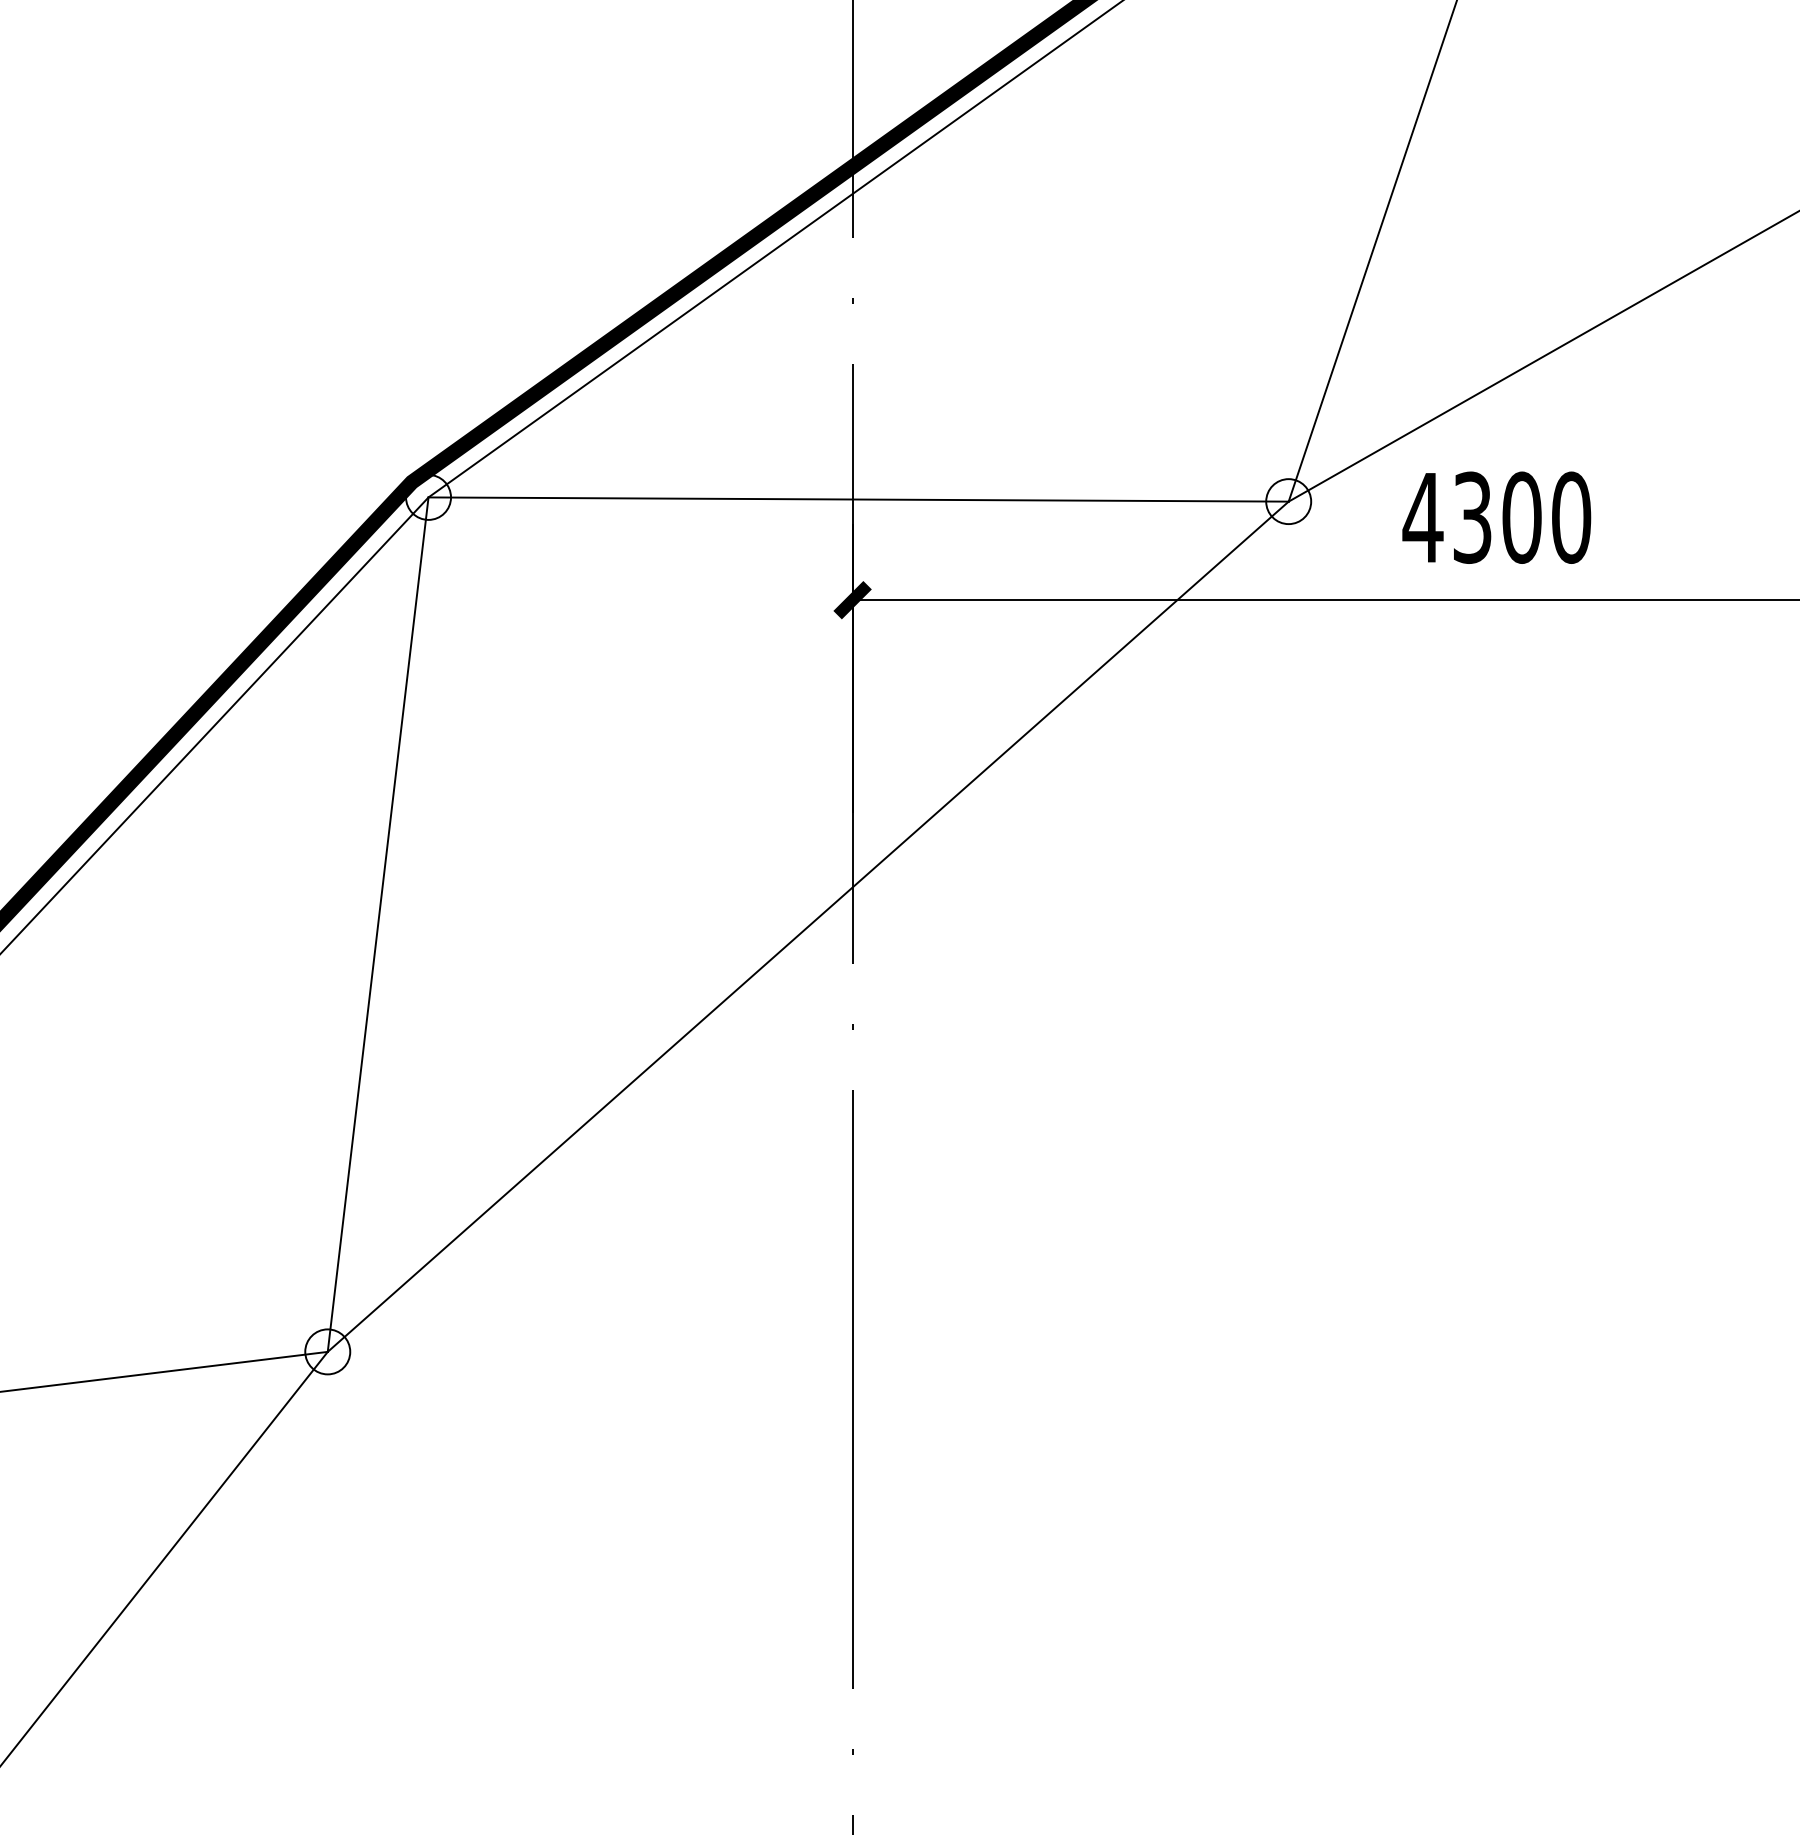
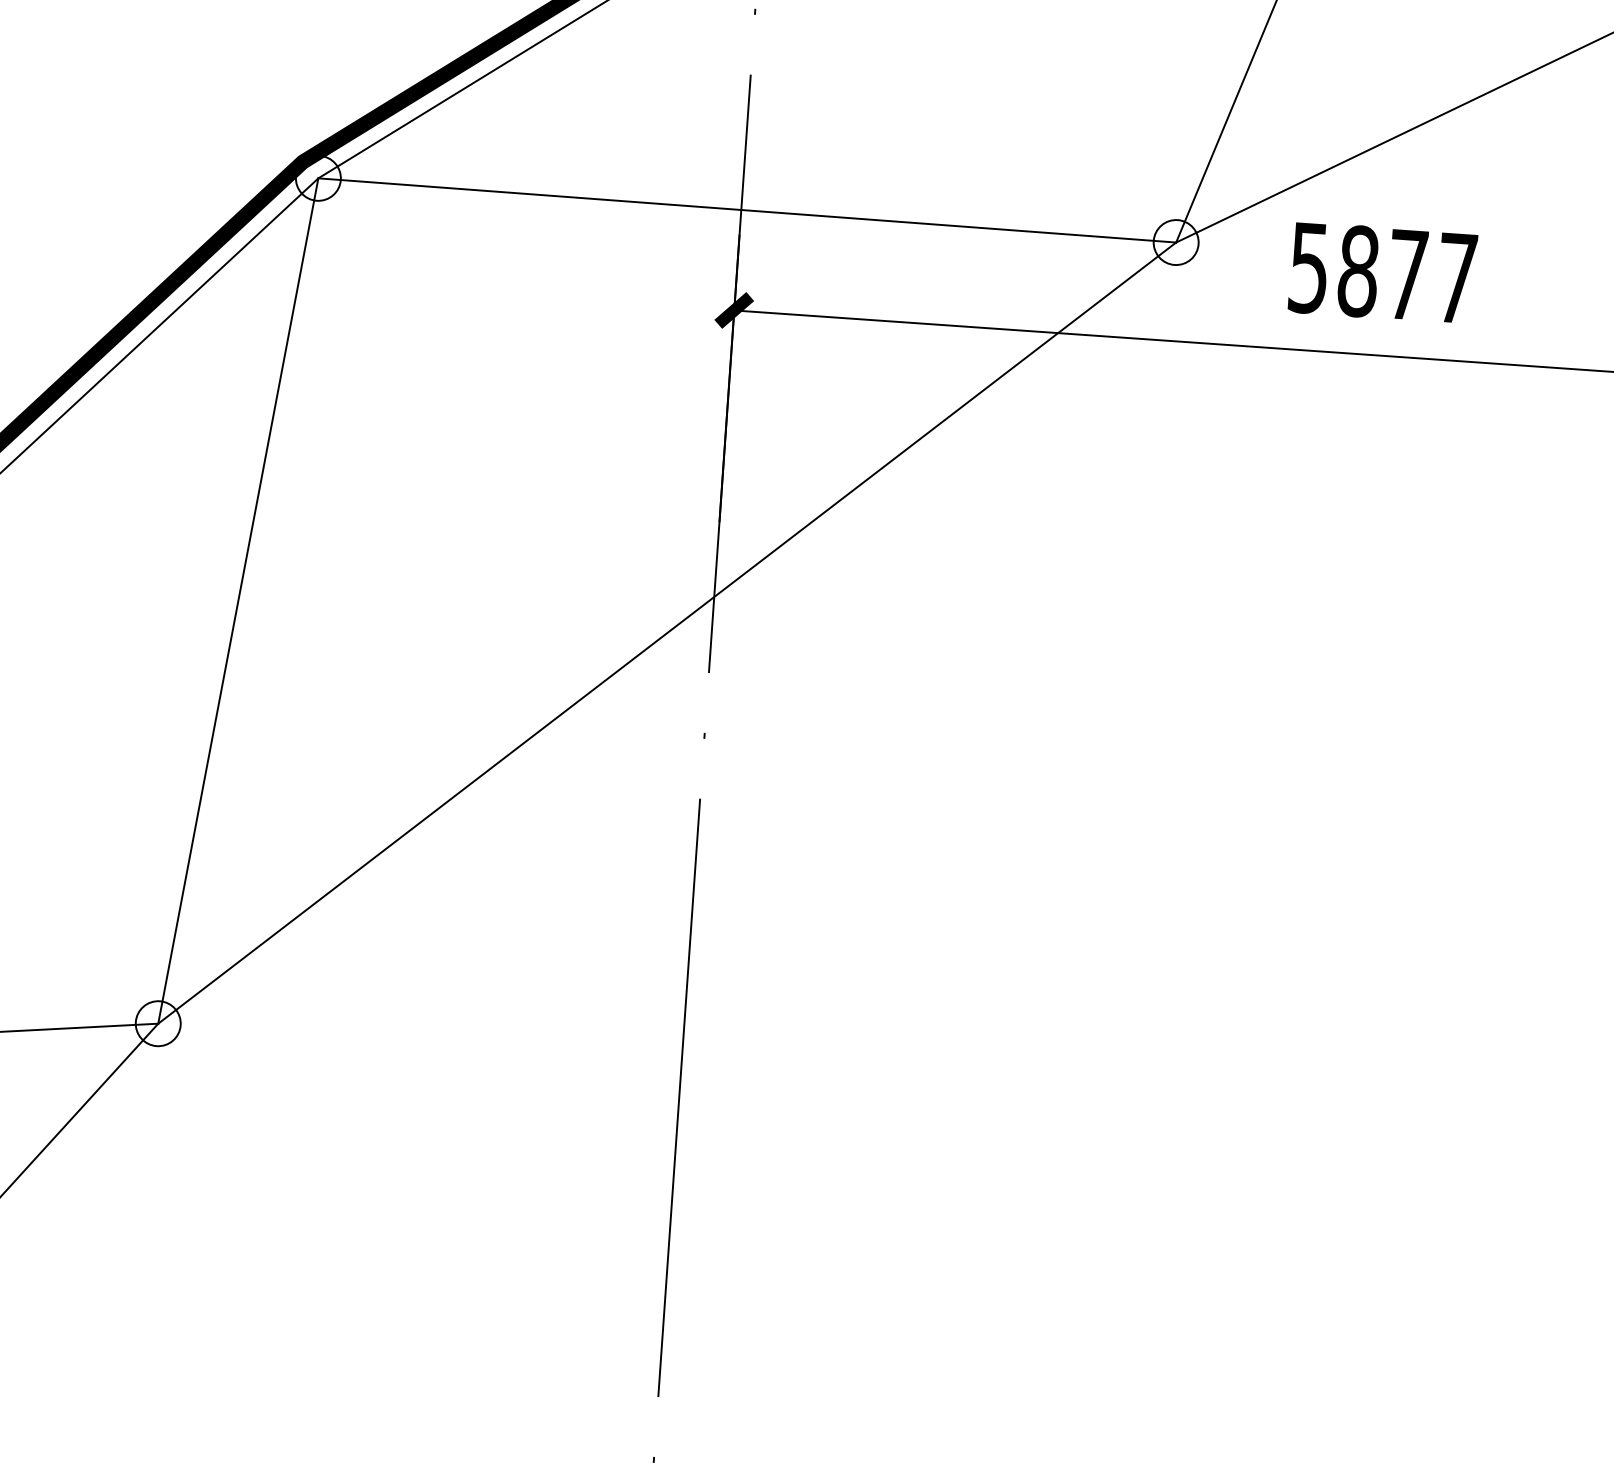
text: (1496, 517) -> (1382, 272), 4300 -> 5877

